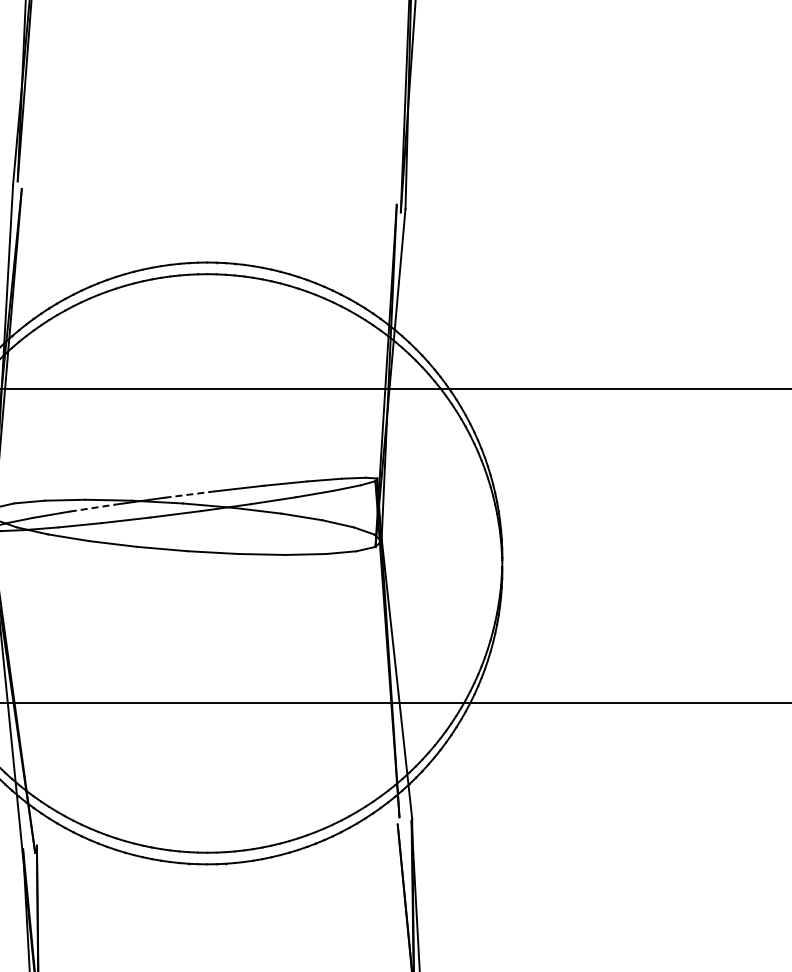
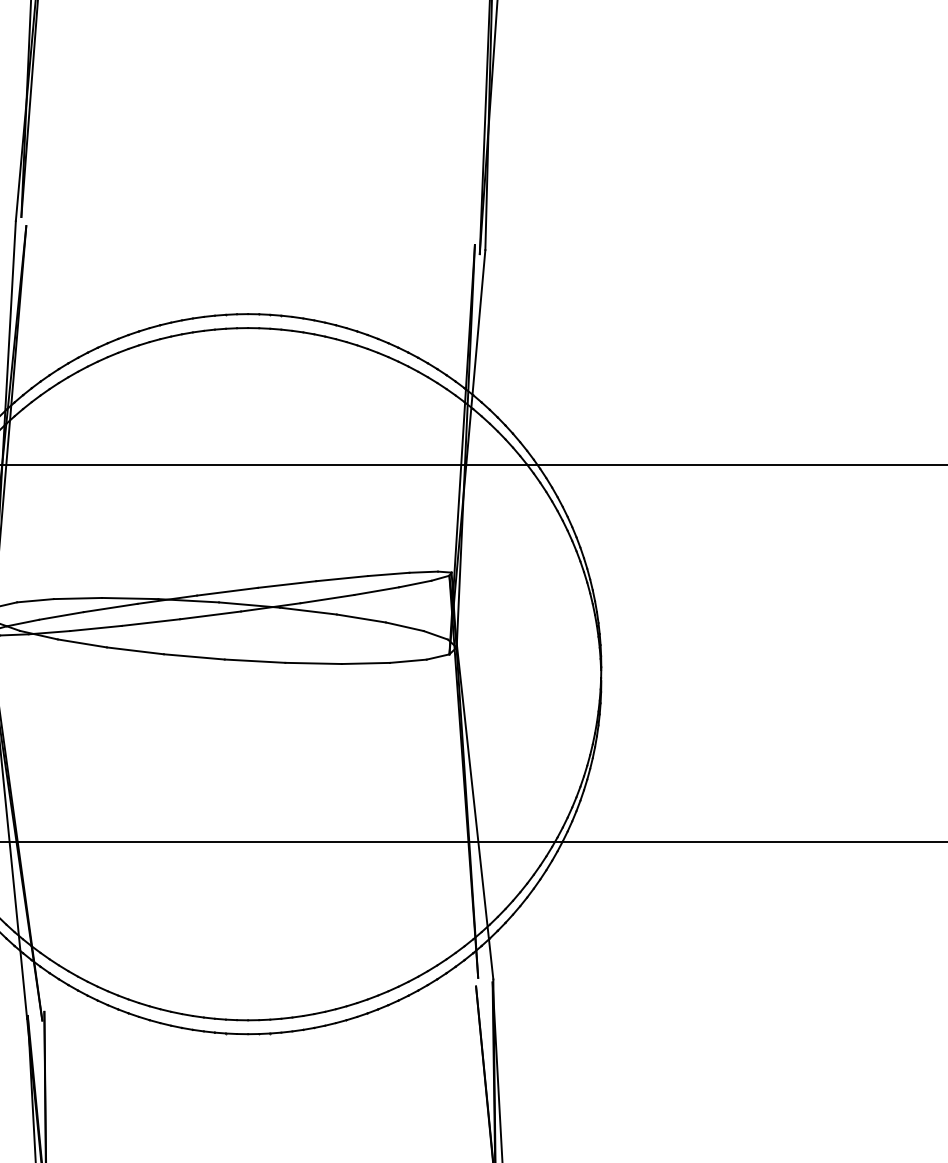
line: (190, 494) -> (228, 591), dashed -> solid
line: (92, 508) -> (110, 608), dashed -> solid

